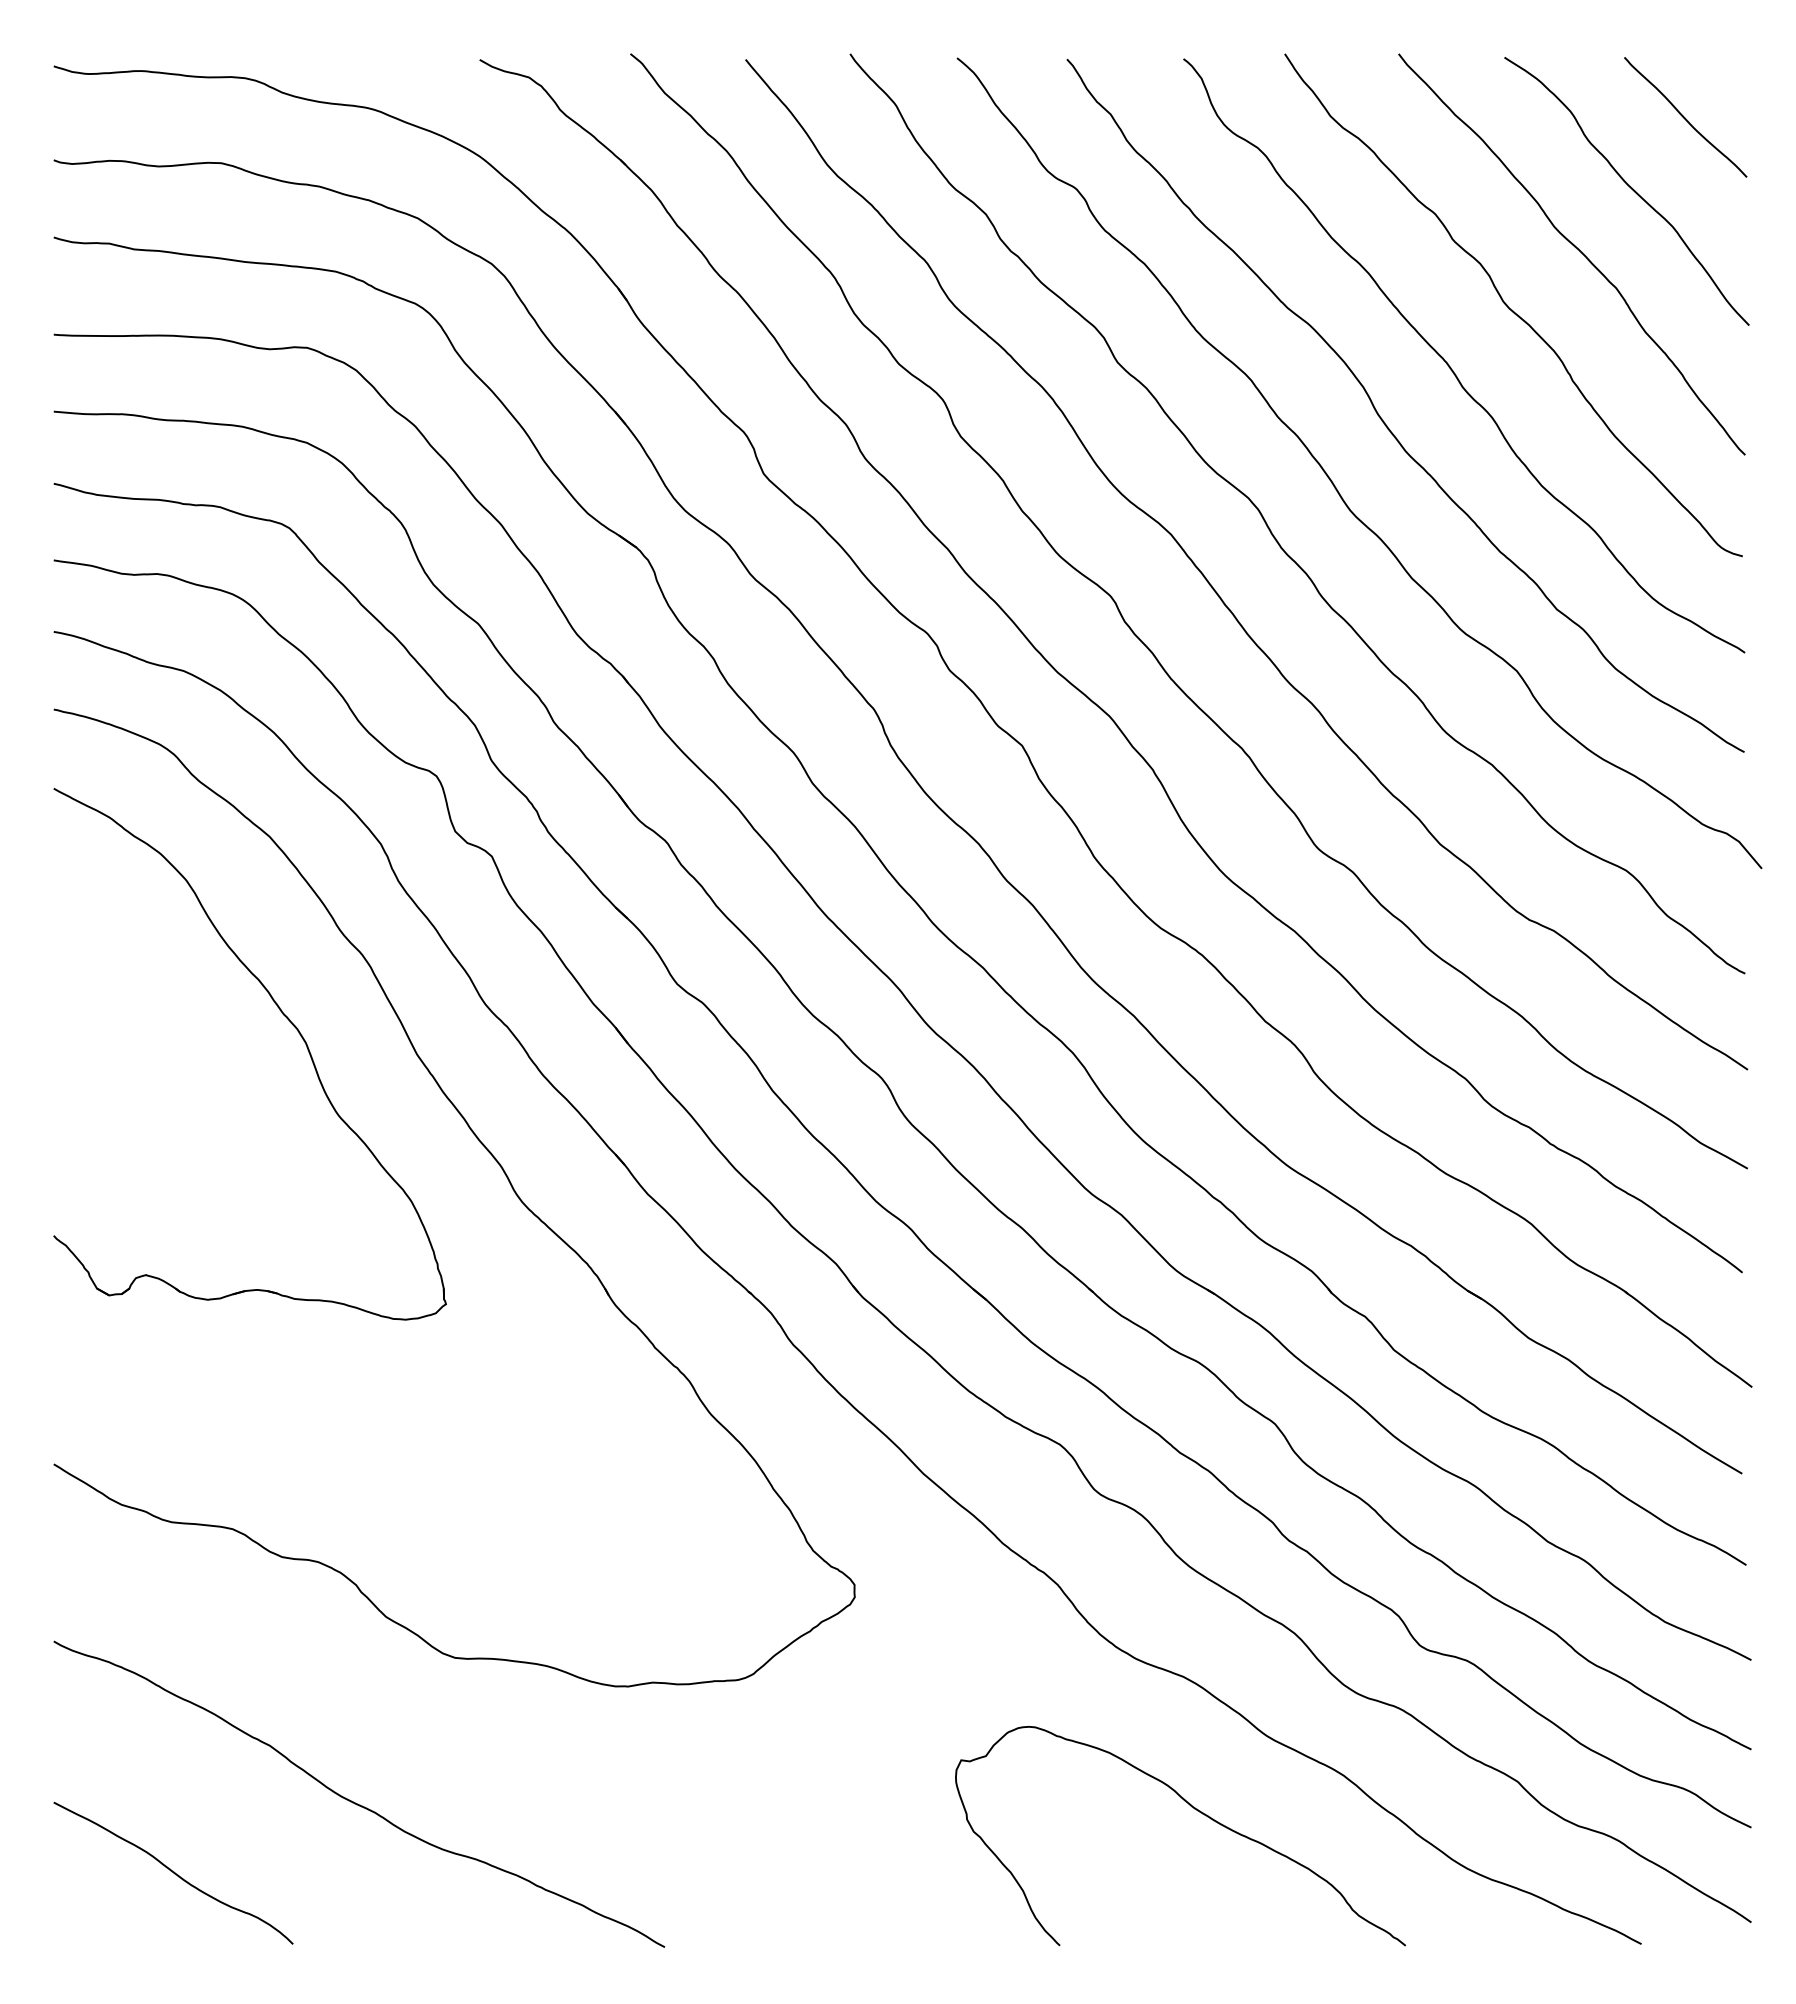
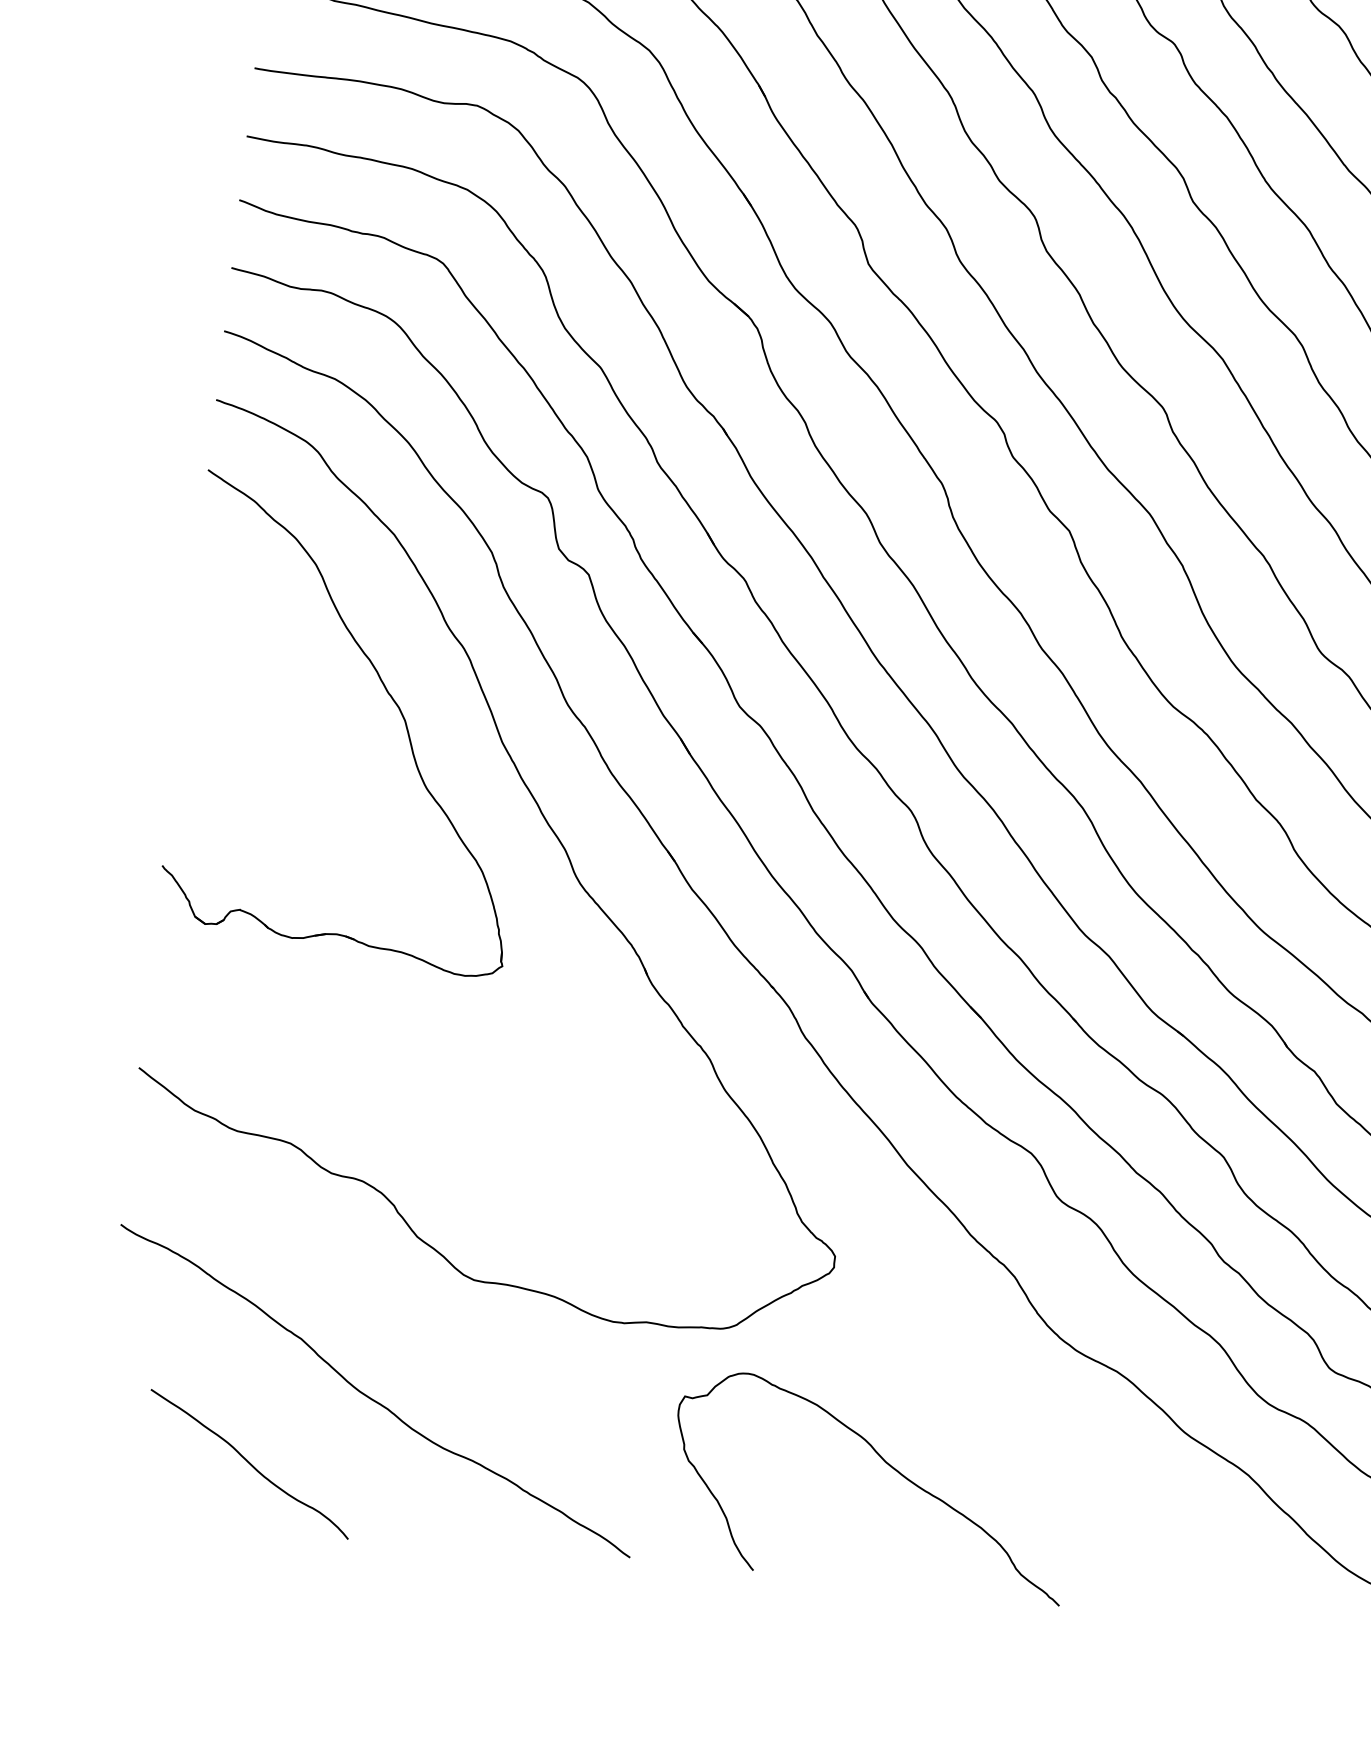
curve: (1197, 1811) -> (888, 1465), moved
curve: (173, 1872) -> (249, 1463), moved

